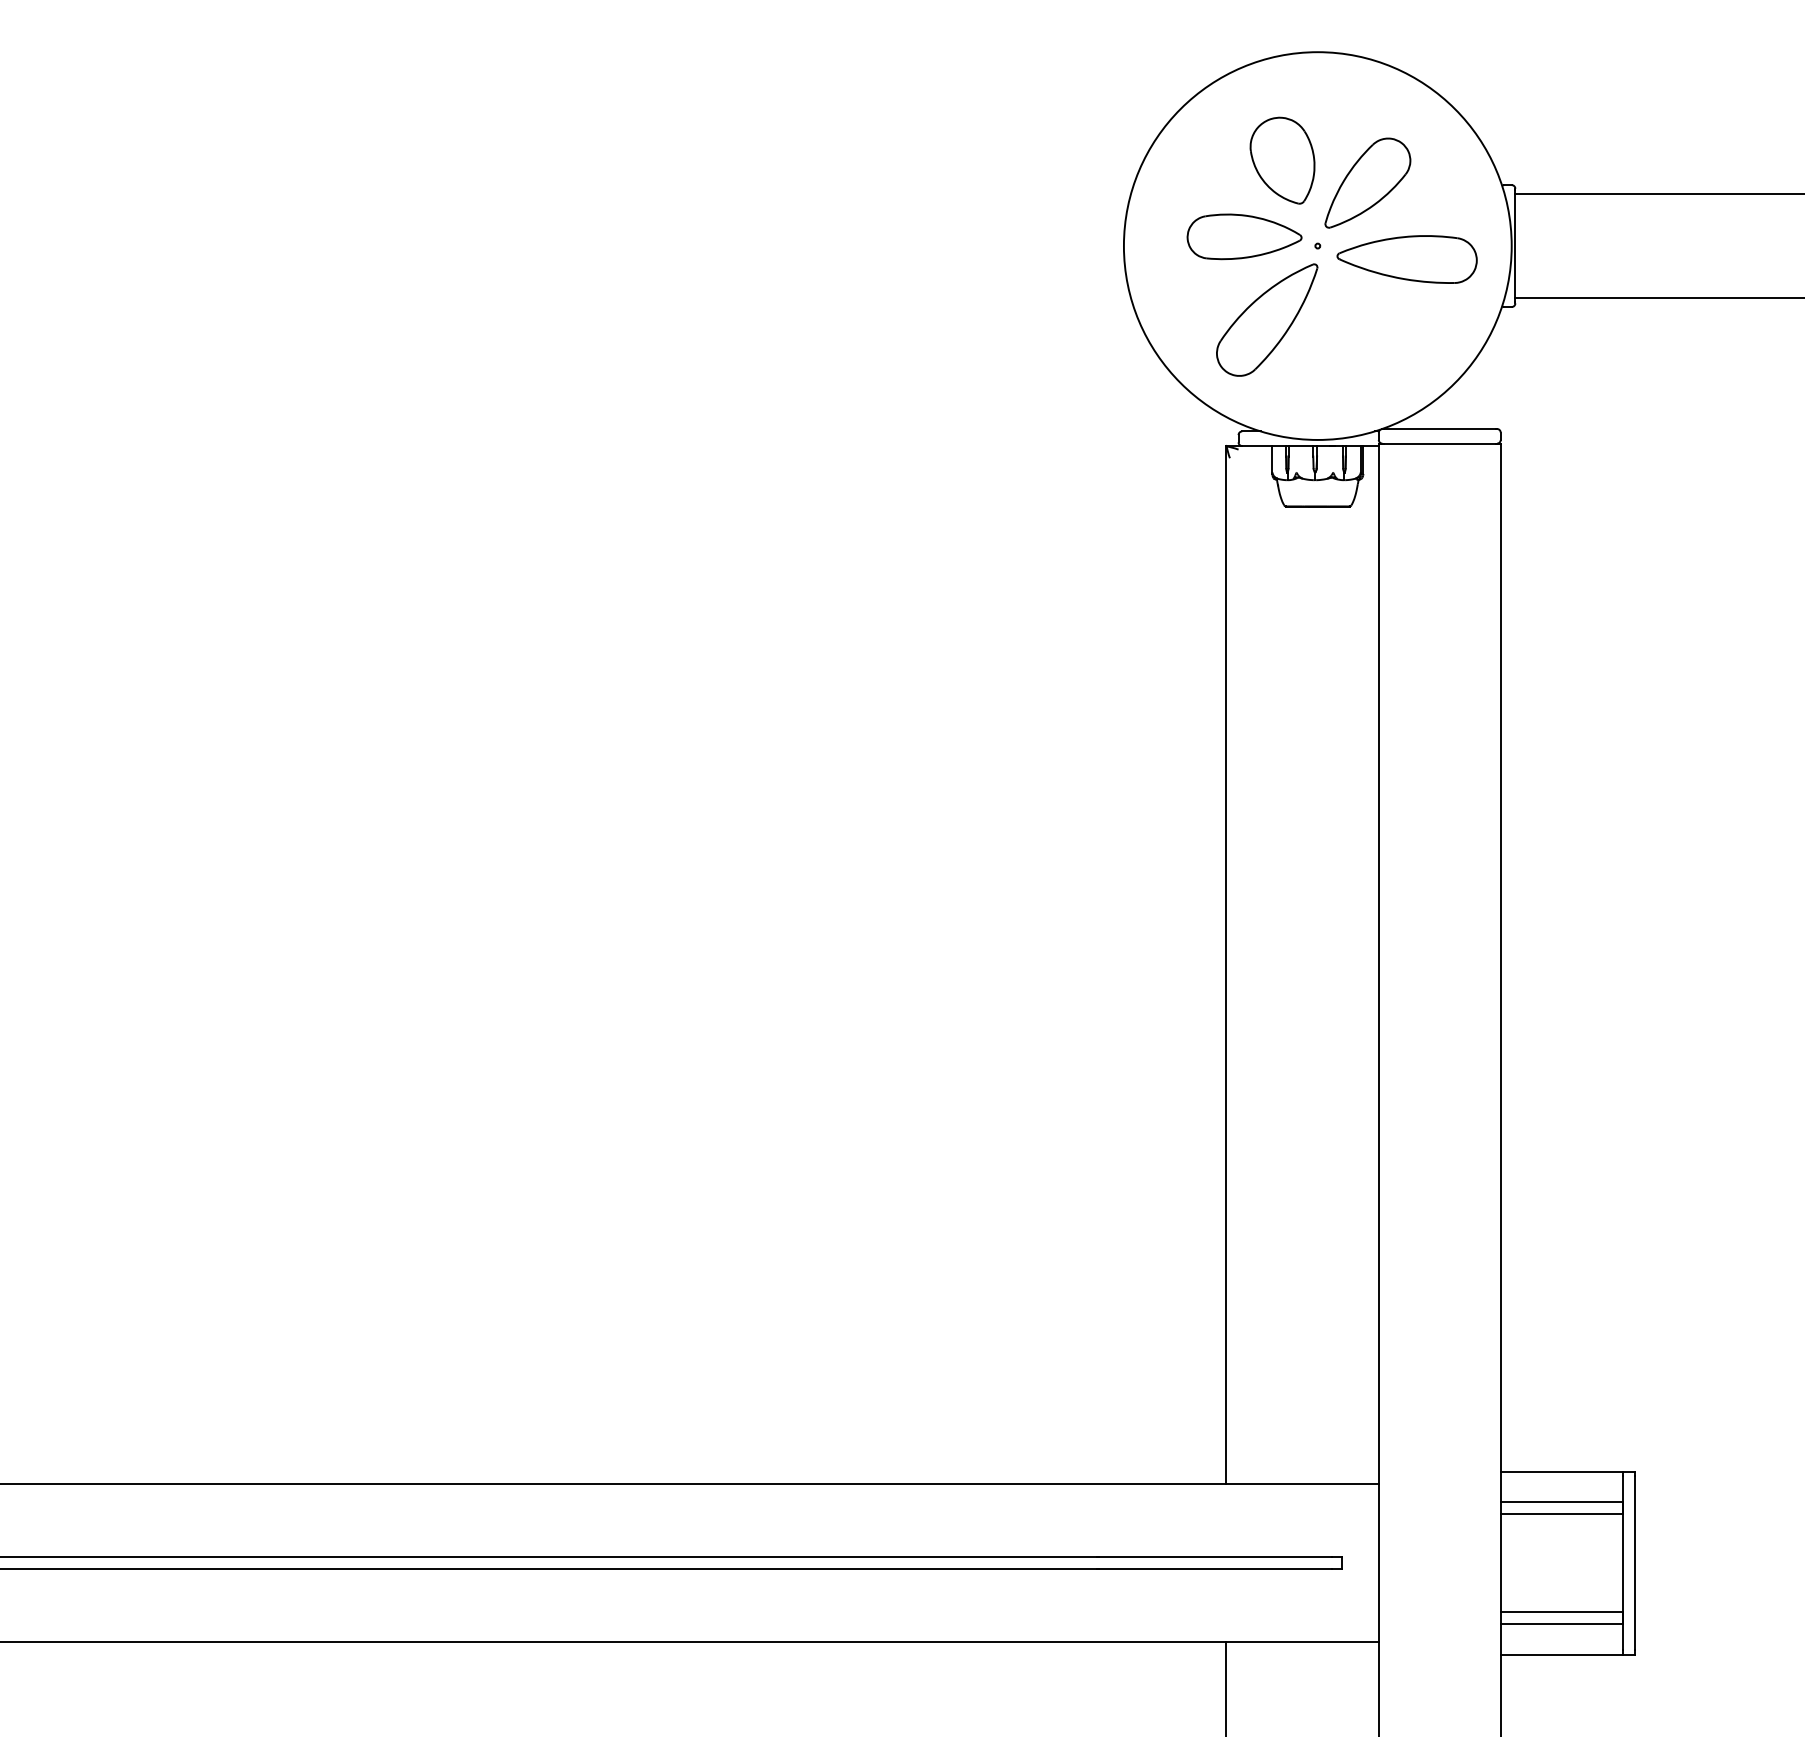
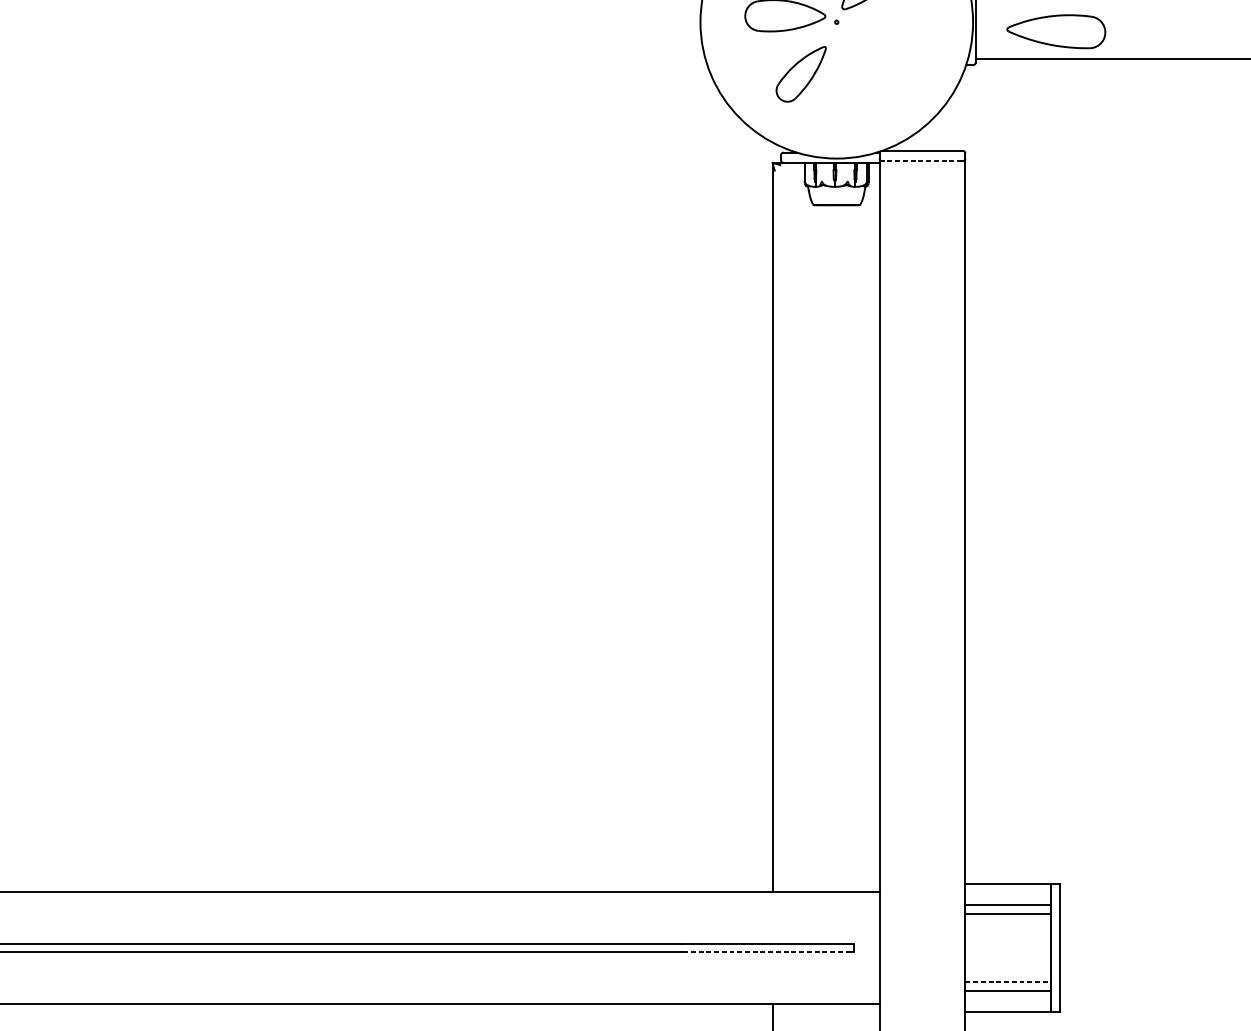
part: (1406, 259) -> (1055, 31), moved
part: (1267, 319) -> (801, 73), size x0.7
line: (1439, 443) -> (922, 161), solid -> dashed
line: (1216, 1569) -> (765, 952), solid -> dashed
line: (1561, 1611) -> (1008, 982), solid -> dashed

